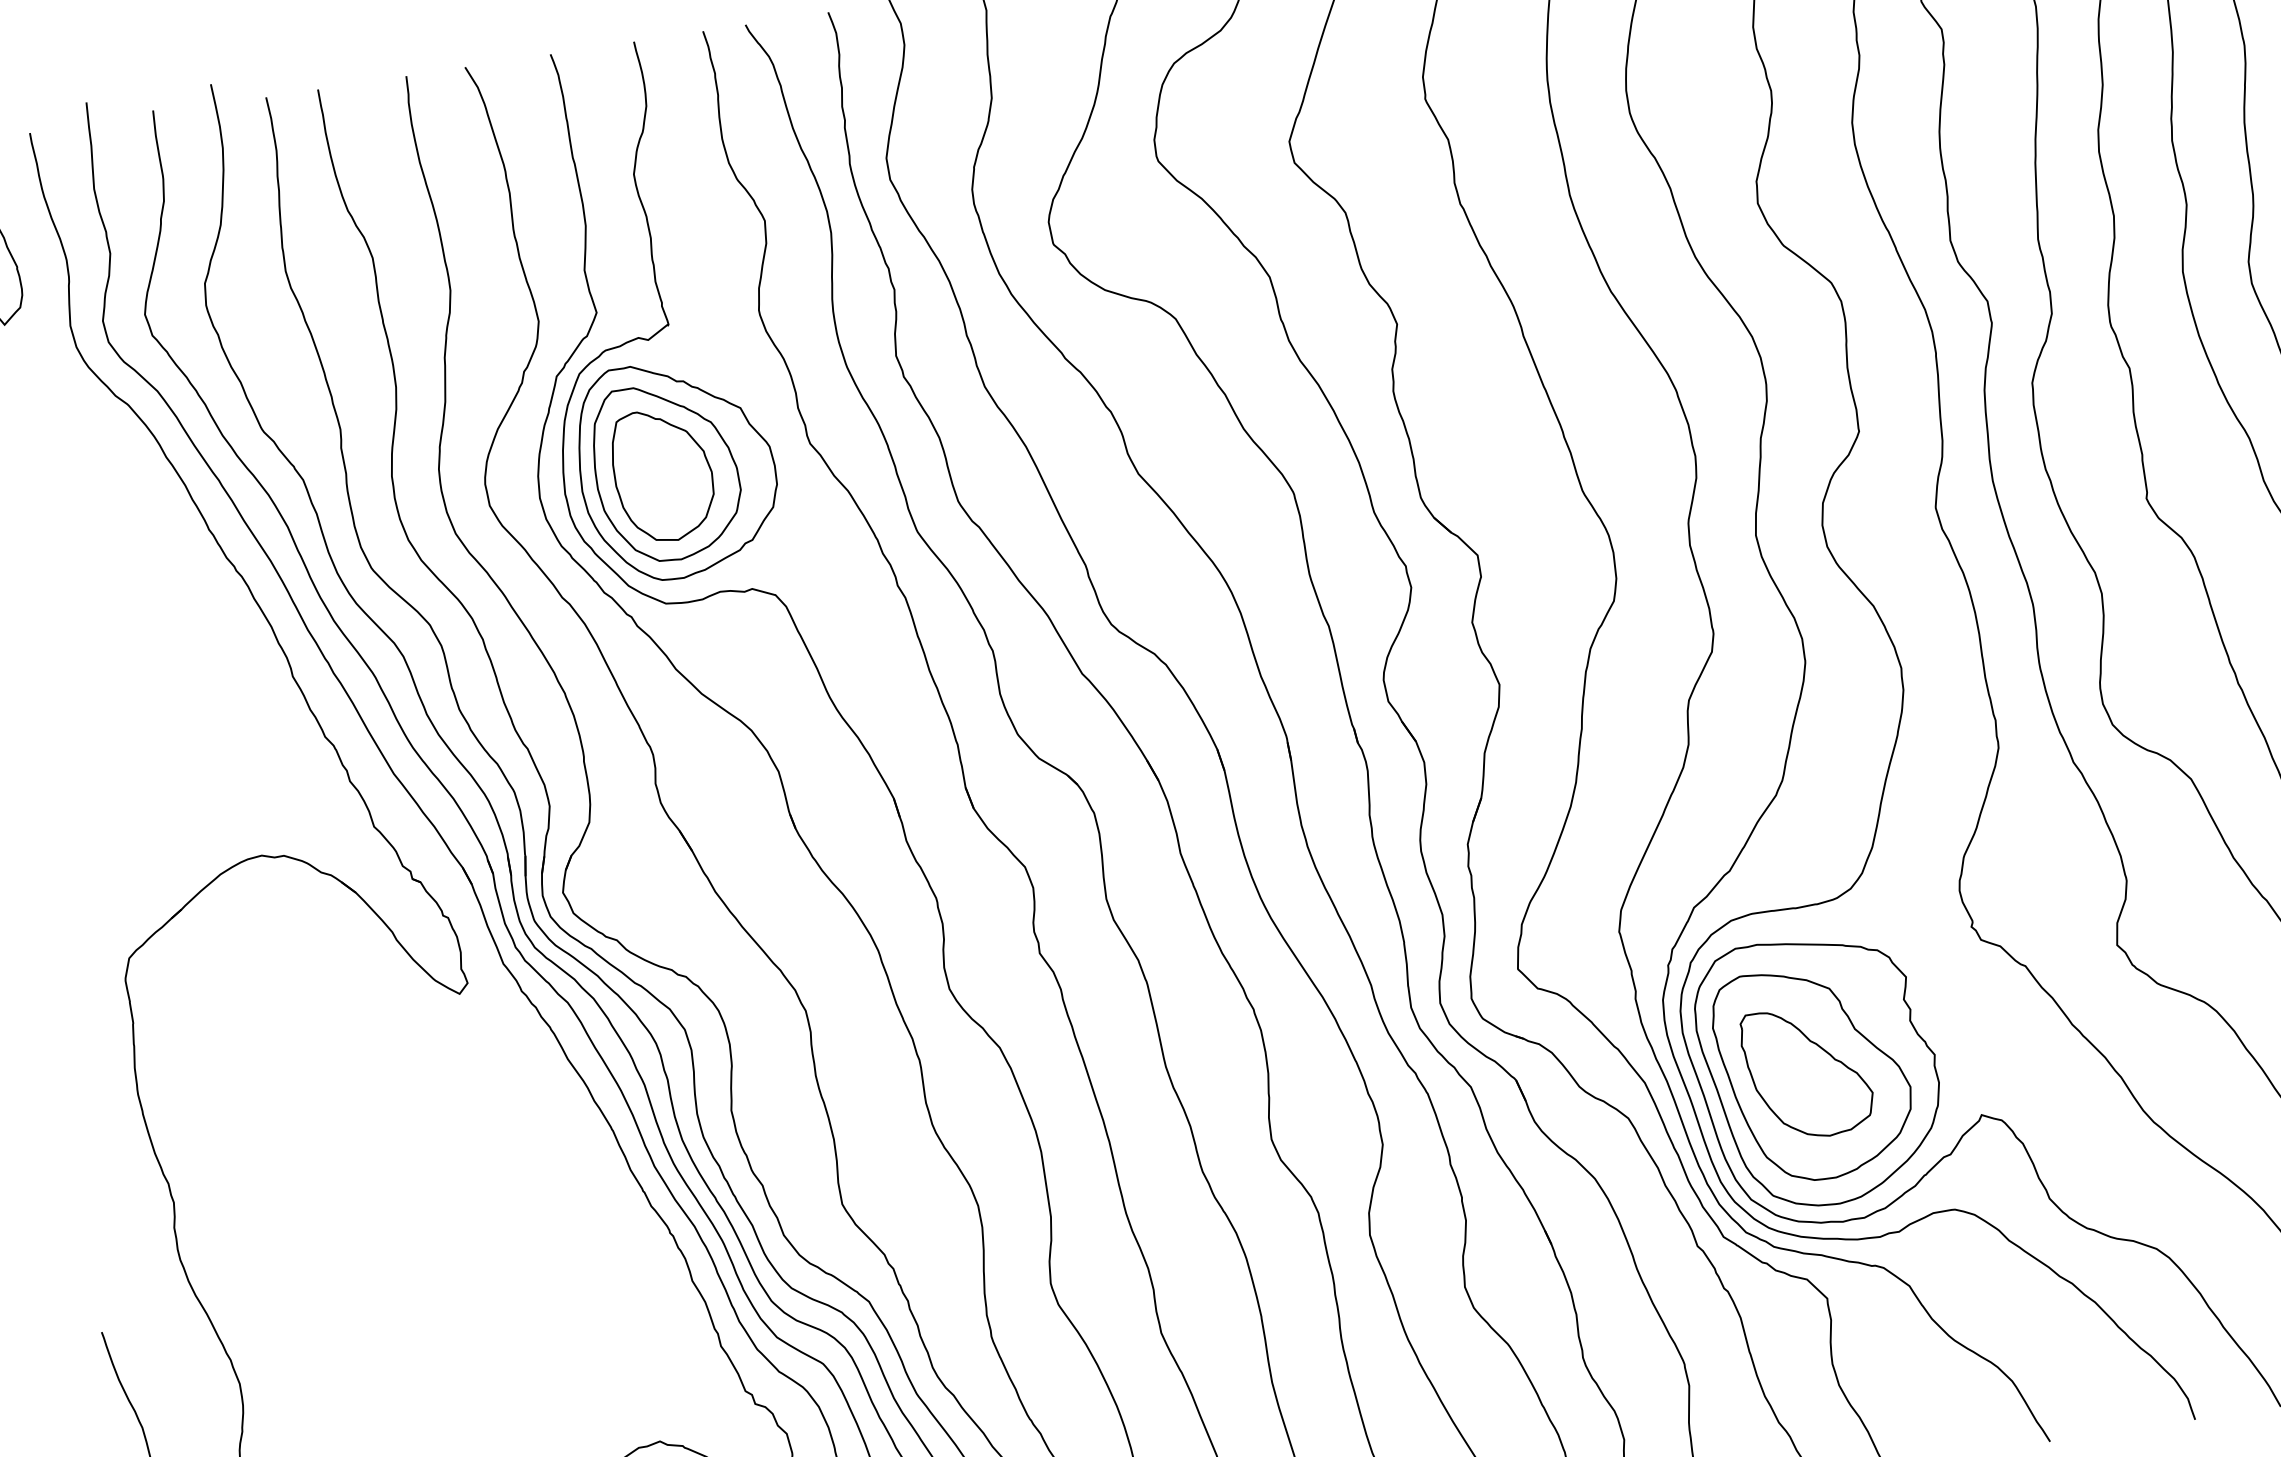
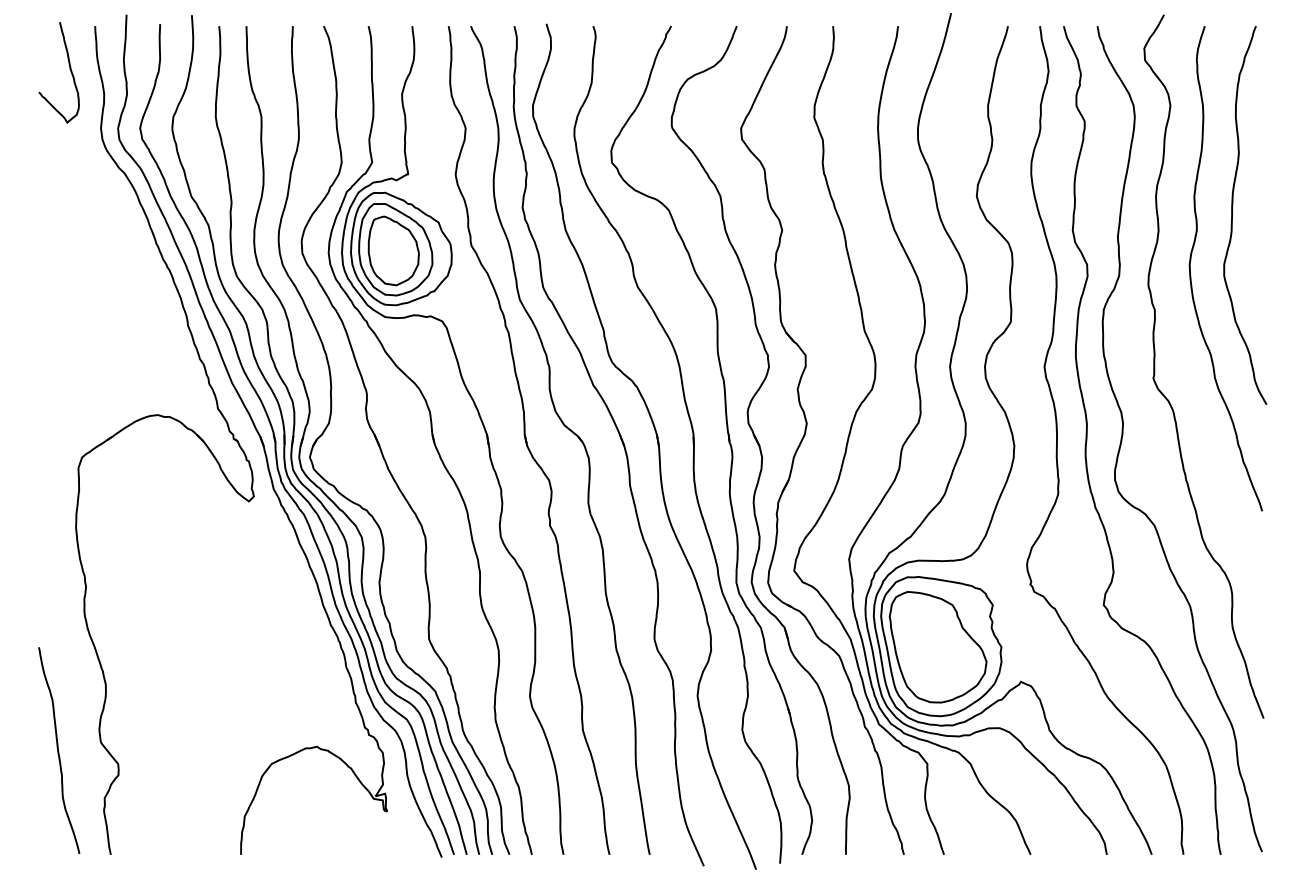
part: (1806, 1072) -> (934, 646), removed

